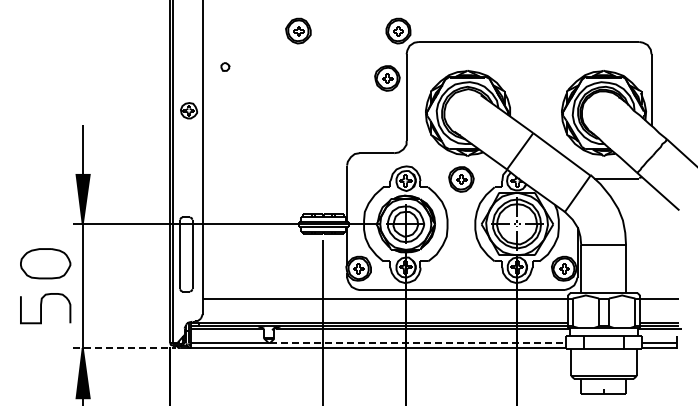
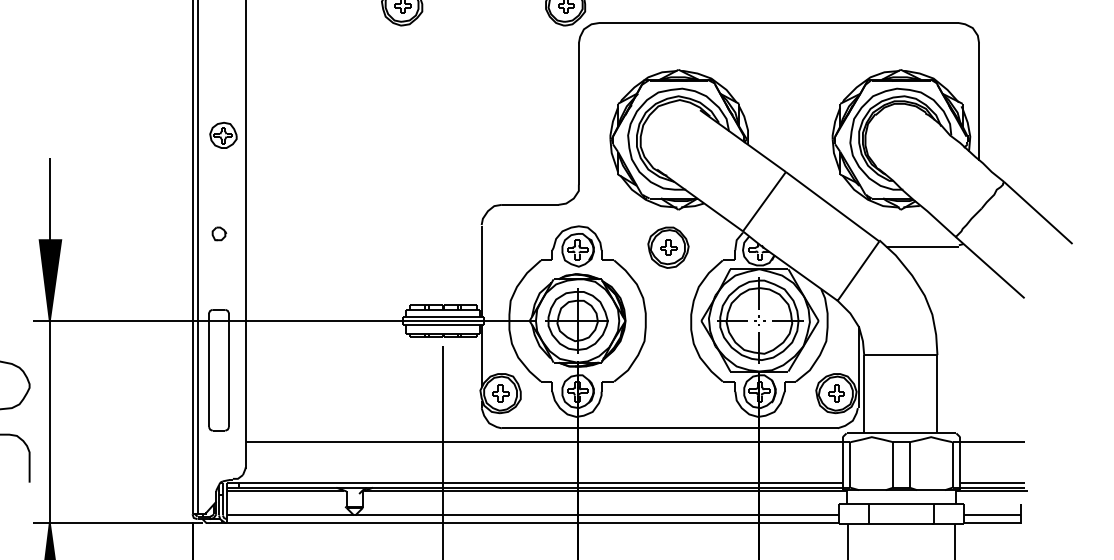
part: (225, 66) -> (219, 233), moved
part: (387, 78) -> (547, 82), removed
line: (417, 343) -> (596, 515), dashed -> solid
line: (124, 348) -> (118, 523), dashed -> solid

